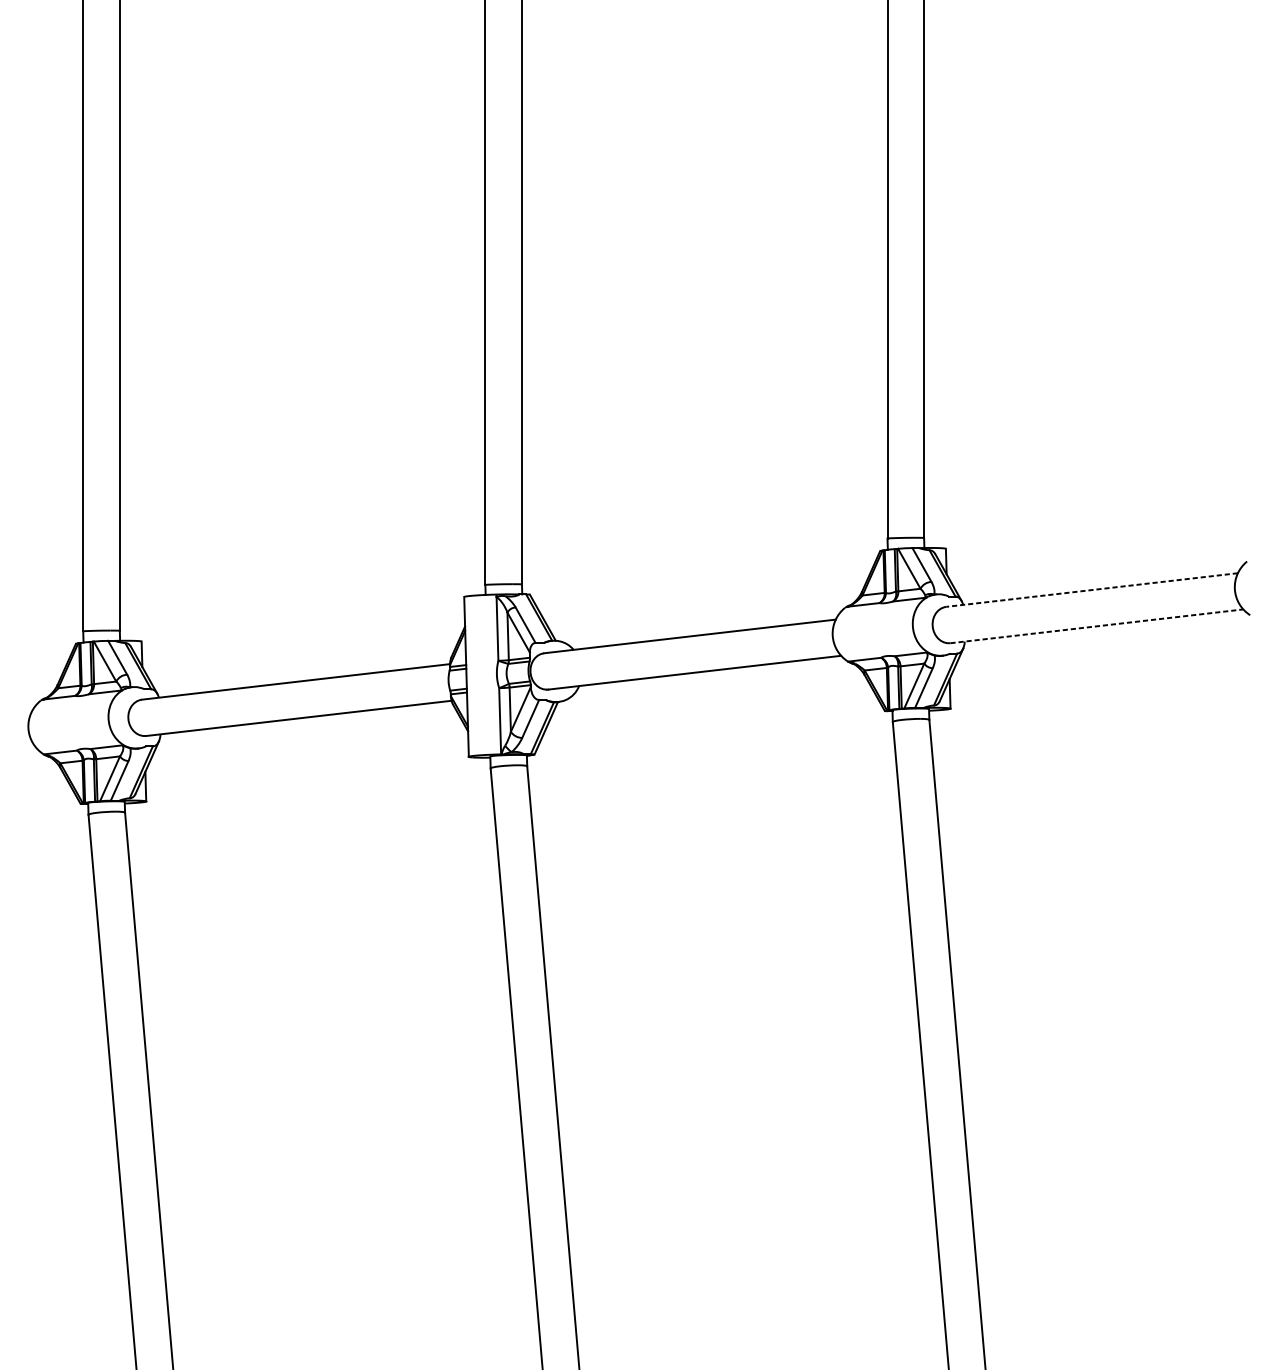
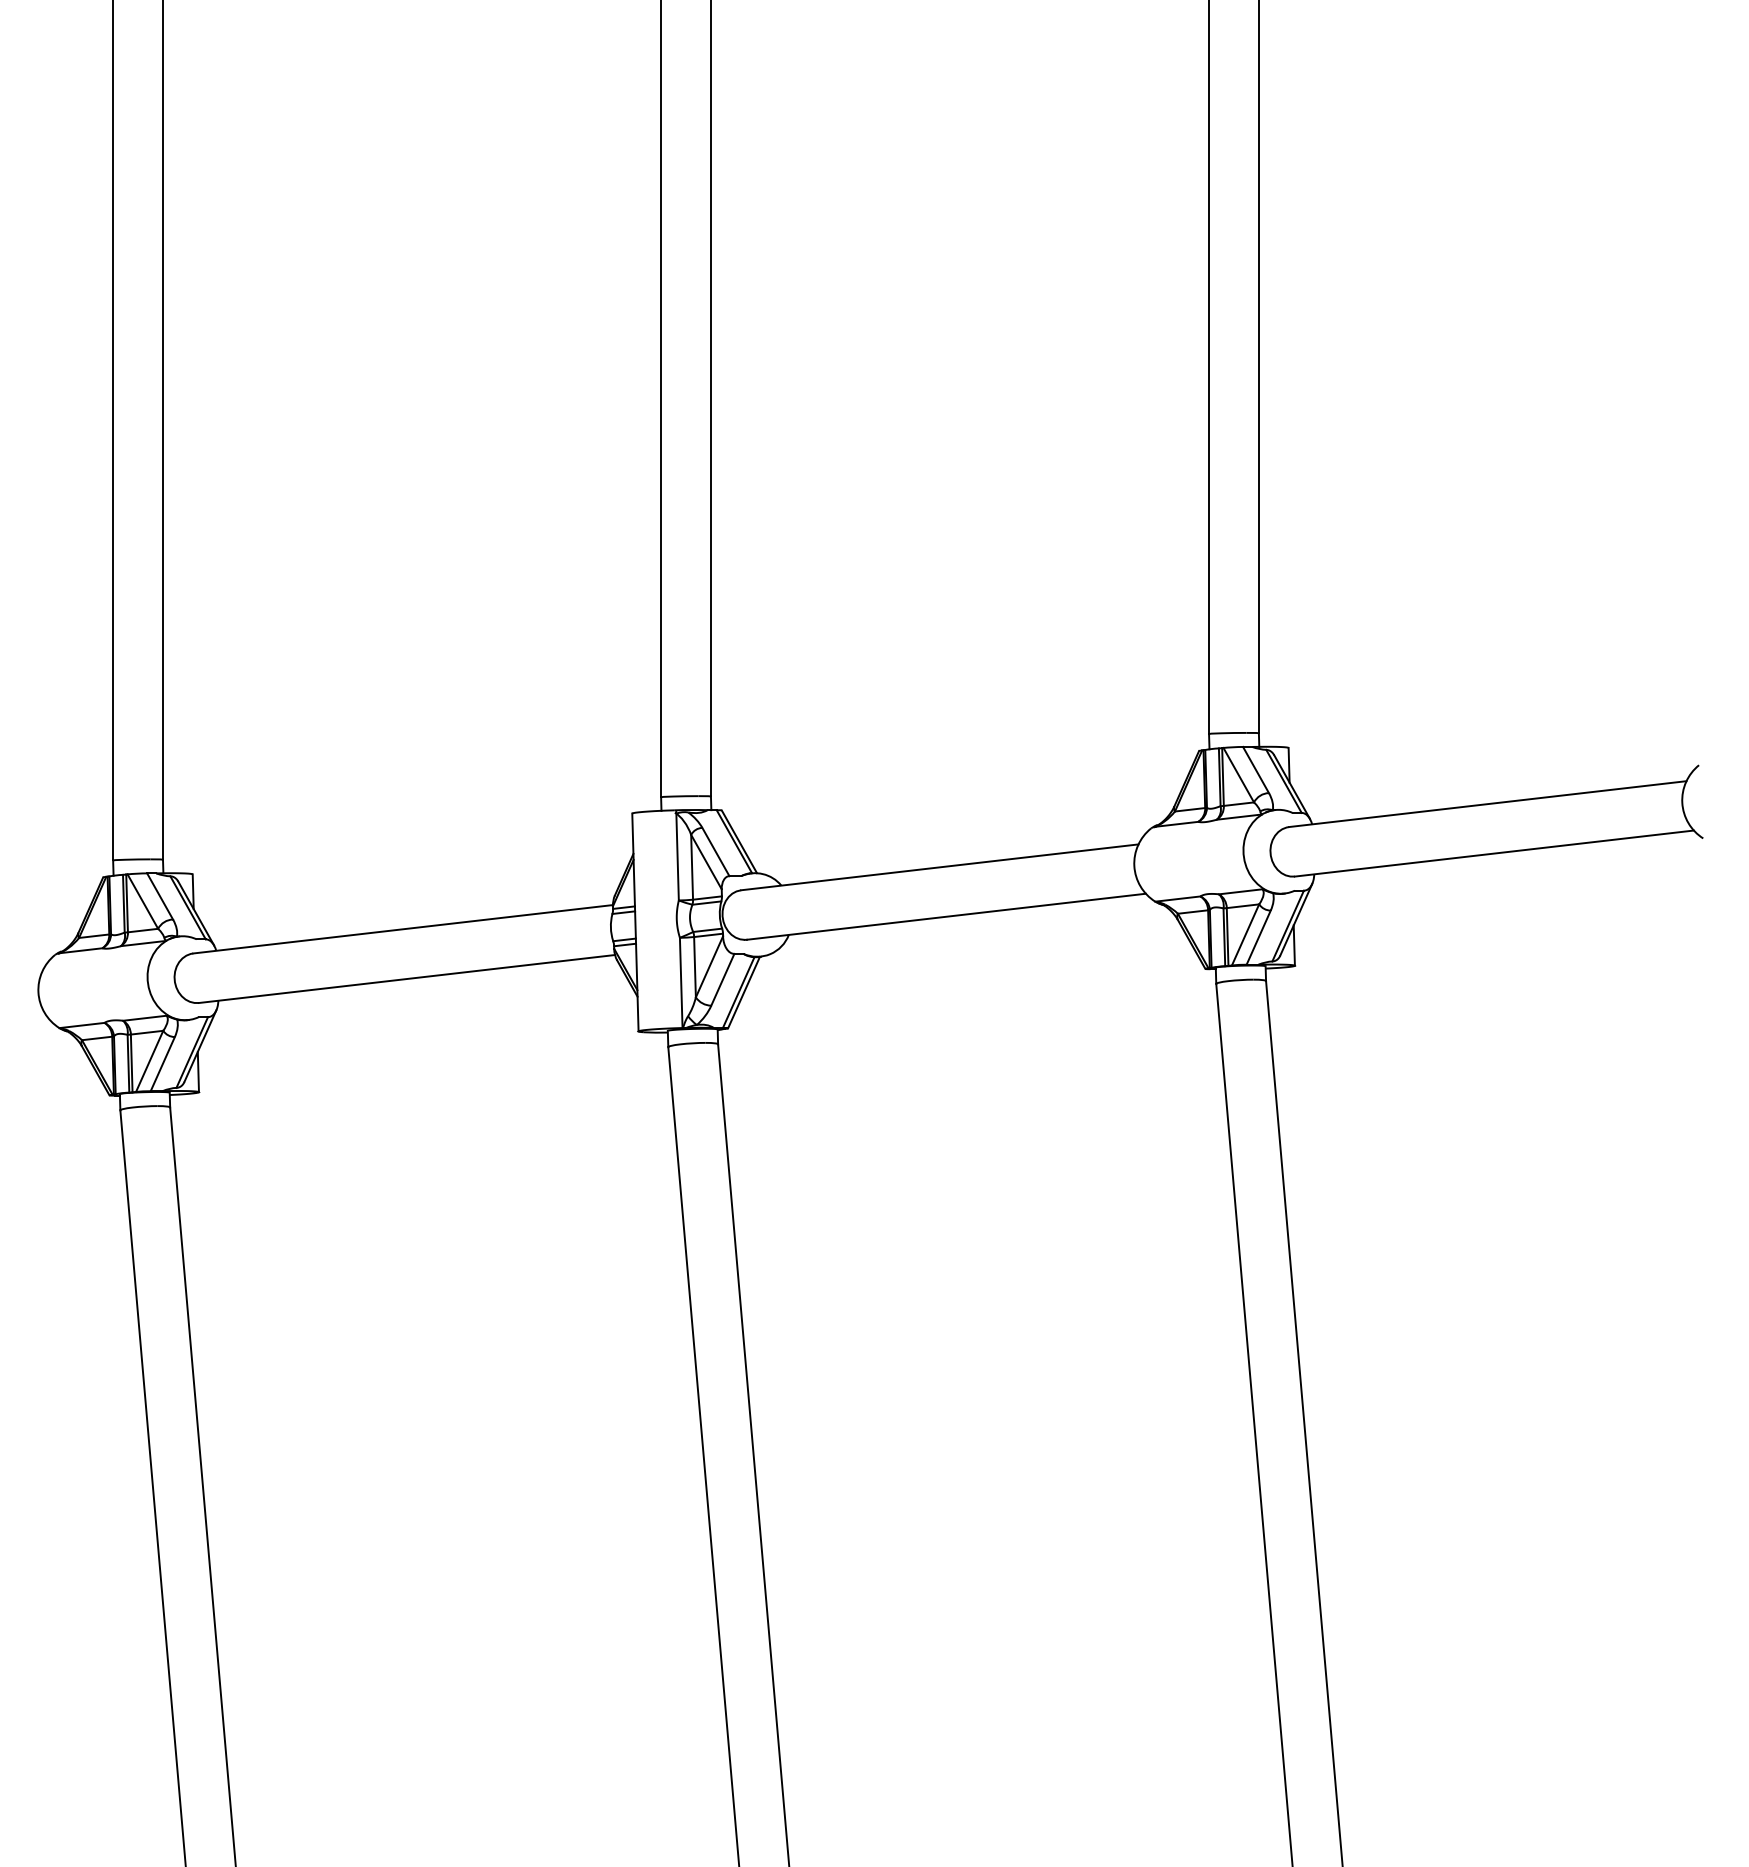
line: (1091, 590) -> (1487, 804), dashed -> solid
line: (1097, 626) -> (1494, 853), dashed -> solid

